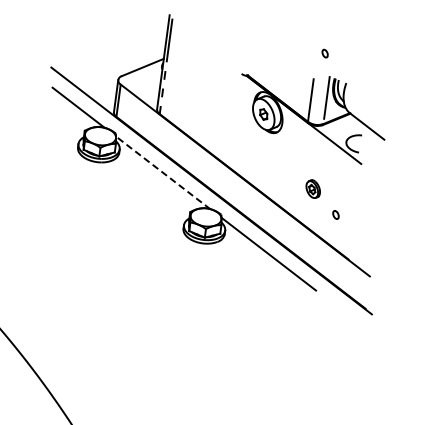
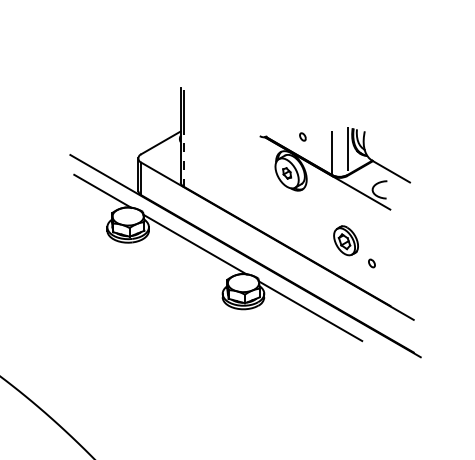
part: (324, 53) -> (302, 136), moved
line: (163, 172) -> (195, 244), dashed -> solid
part: (312, 188) -> (345, 240), size x1.67

